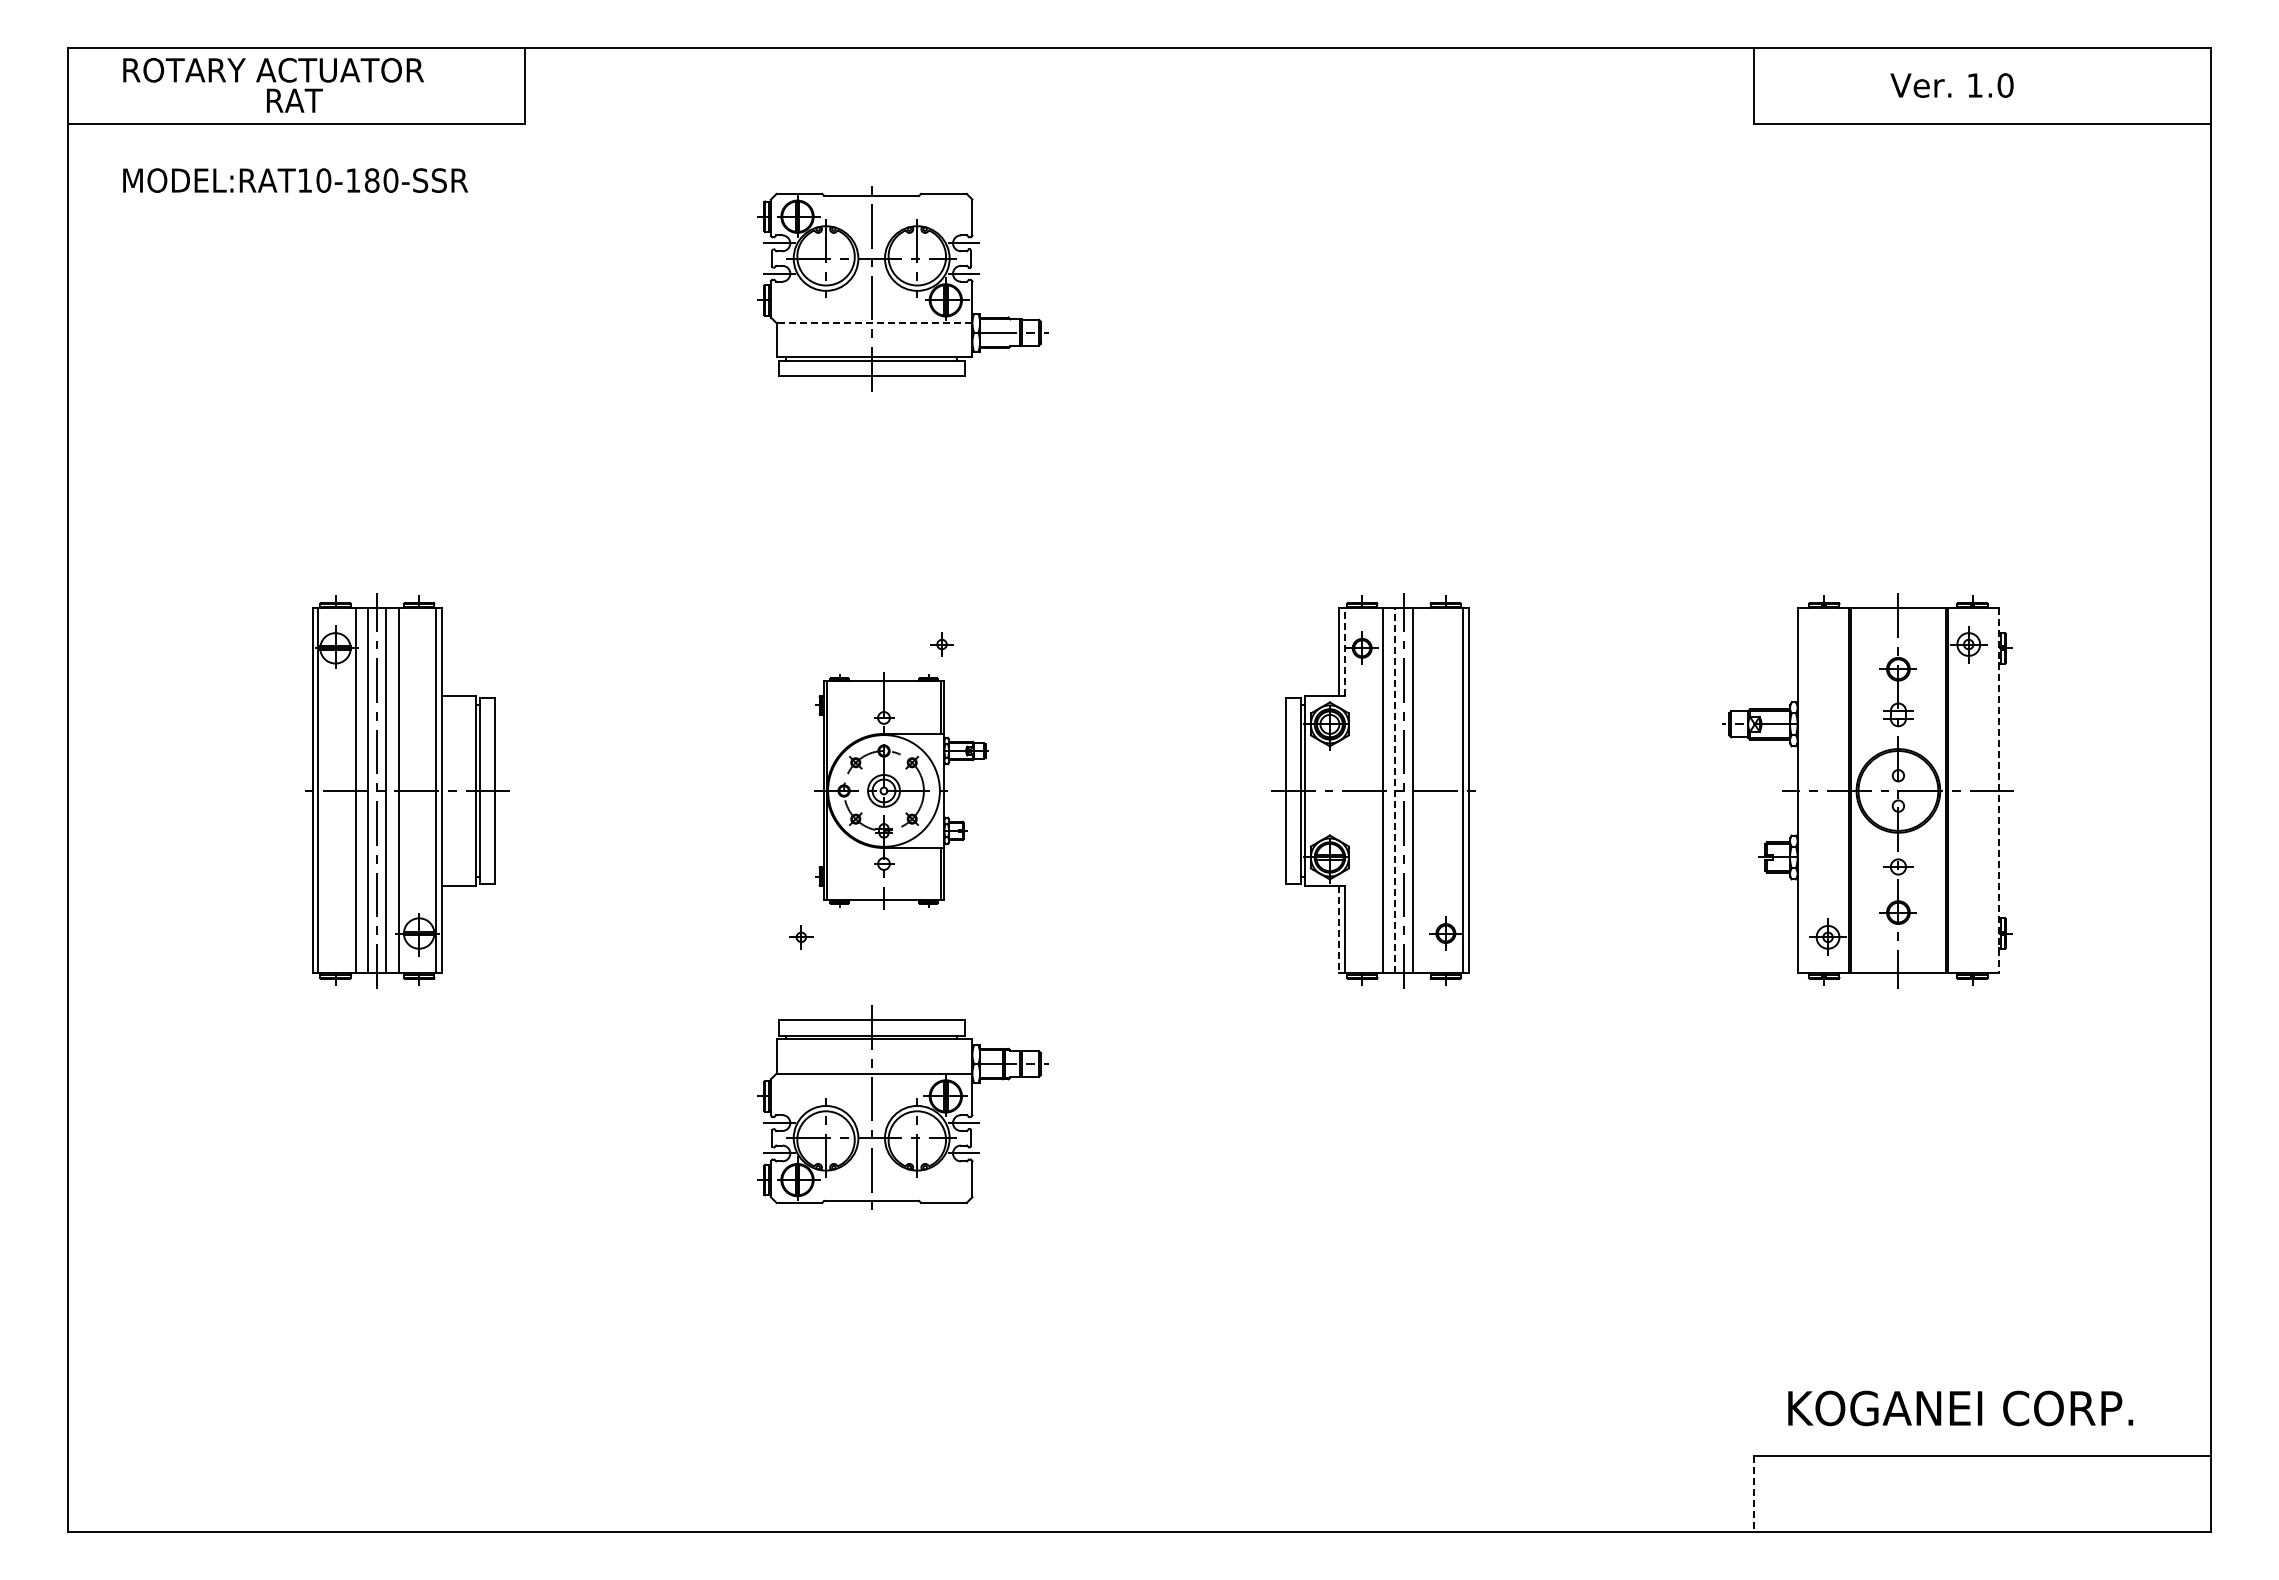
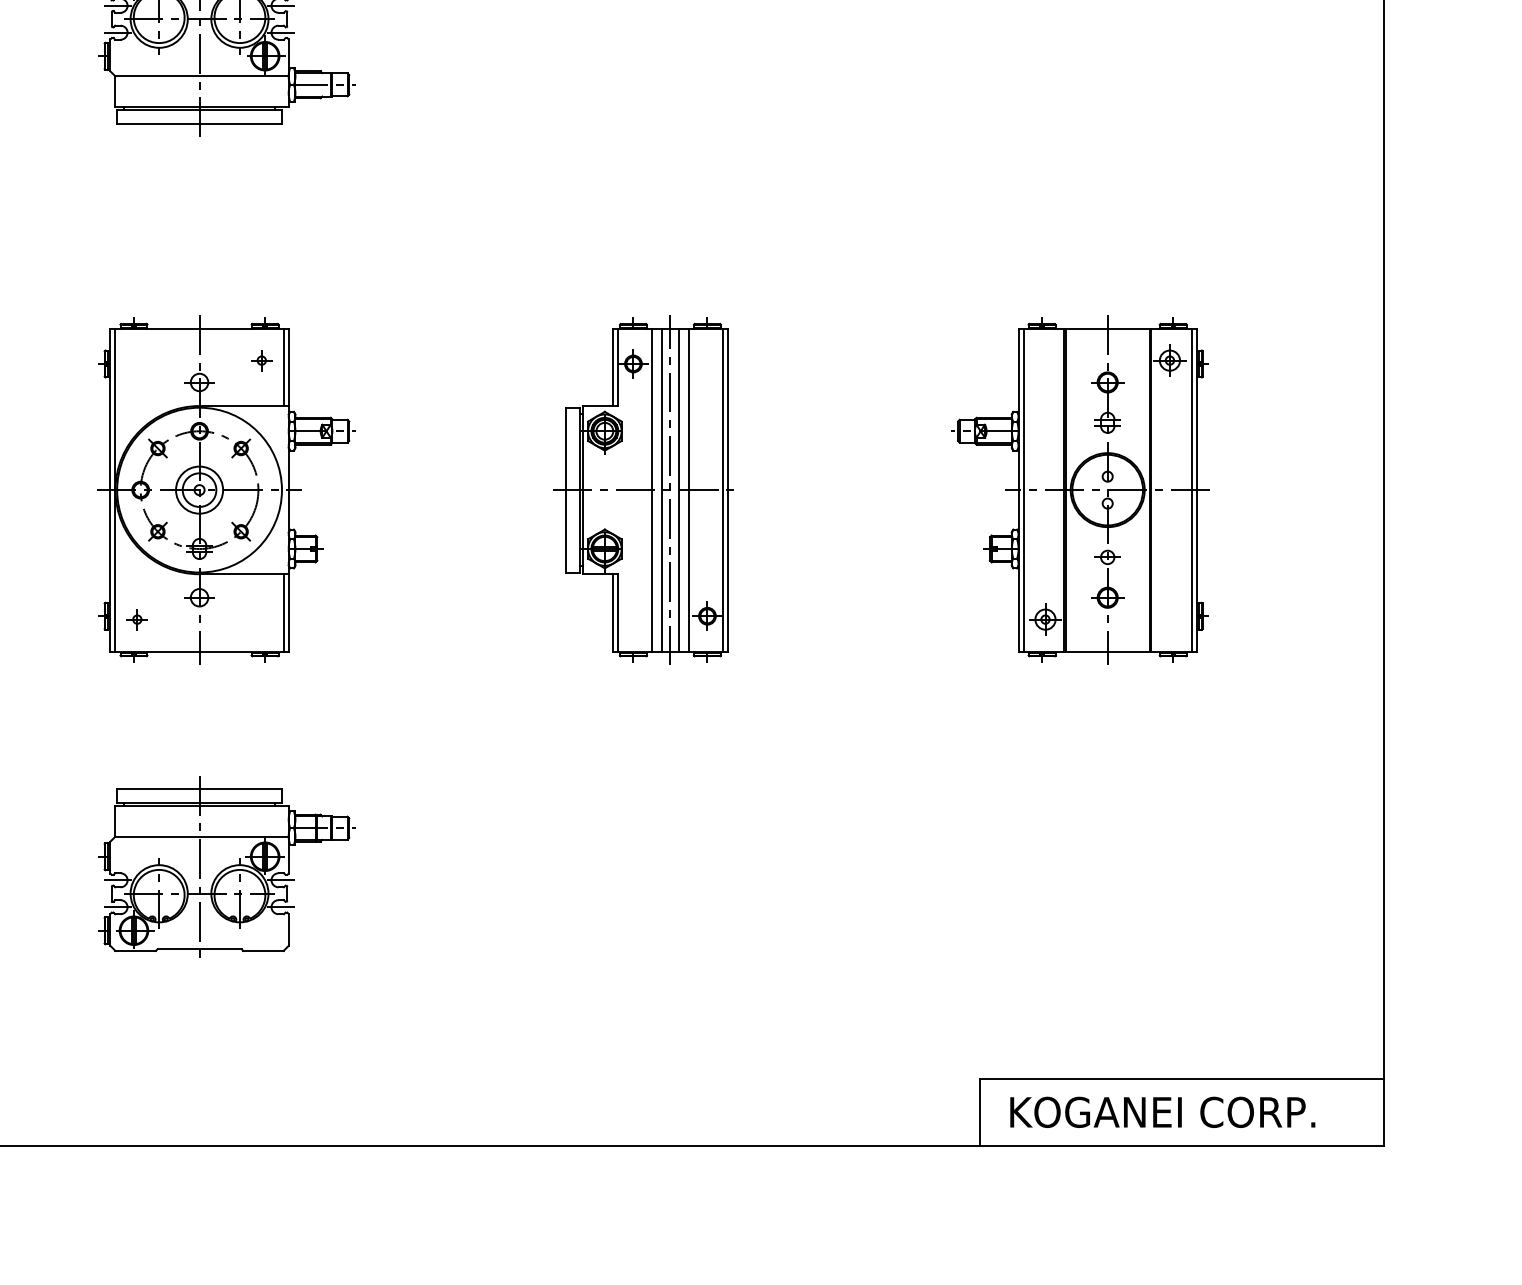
line: (874, 323) -> (202, 76), dashed -> solid
line: (1345, 652) -> (618, 367), dashed -> solid
part: (902, 790) -> (226, 489), size x1.67
line: (1394, 790) -> (661, 489), dashed -> solid
line: (1425, 790) -> (689, 489), added
line: (1803, 790) -> (1023, 489), added
line: (1993, 790) -> (1191, 489), added
line: (1999, 790) -> (1197, 489), dashed -> solid
line: (1339, 929) -> (613, 612), dashed -> solid
part: (902, 1107) -> (226, 866), moved
text: (1960, 1408) -> (1162, 1112), moved
line: (1754, 1494) -> (980, 1112), dashed -> solid

